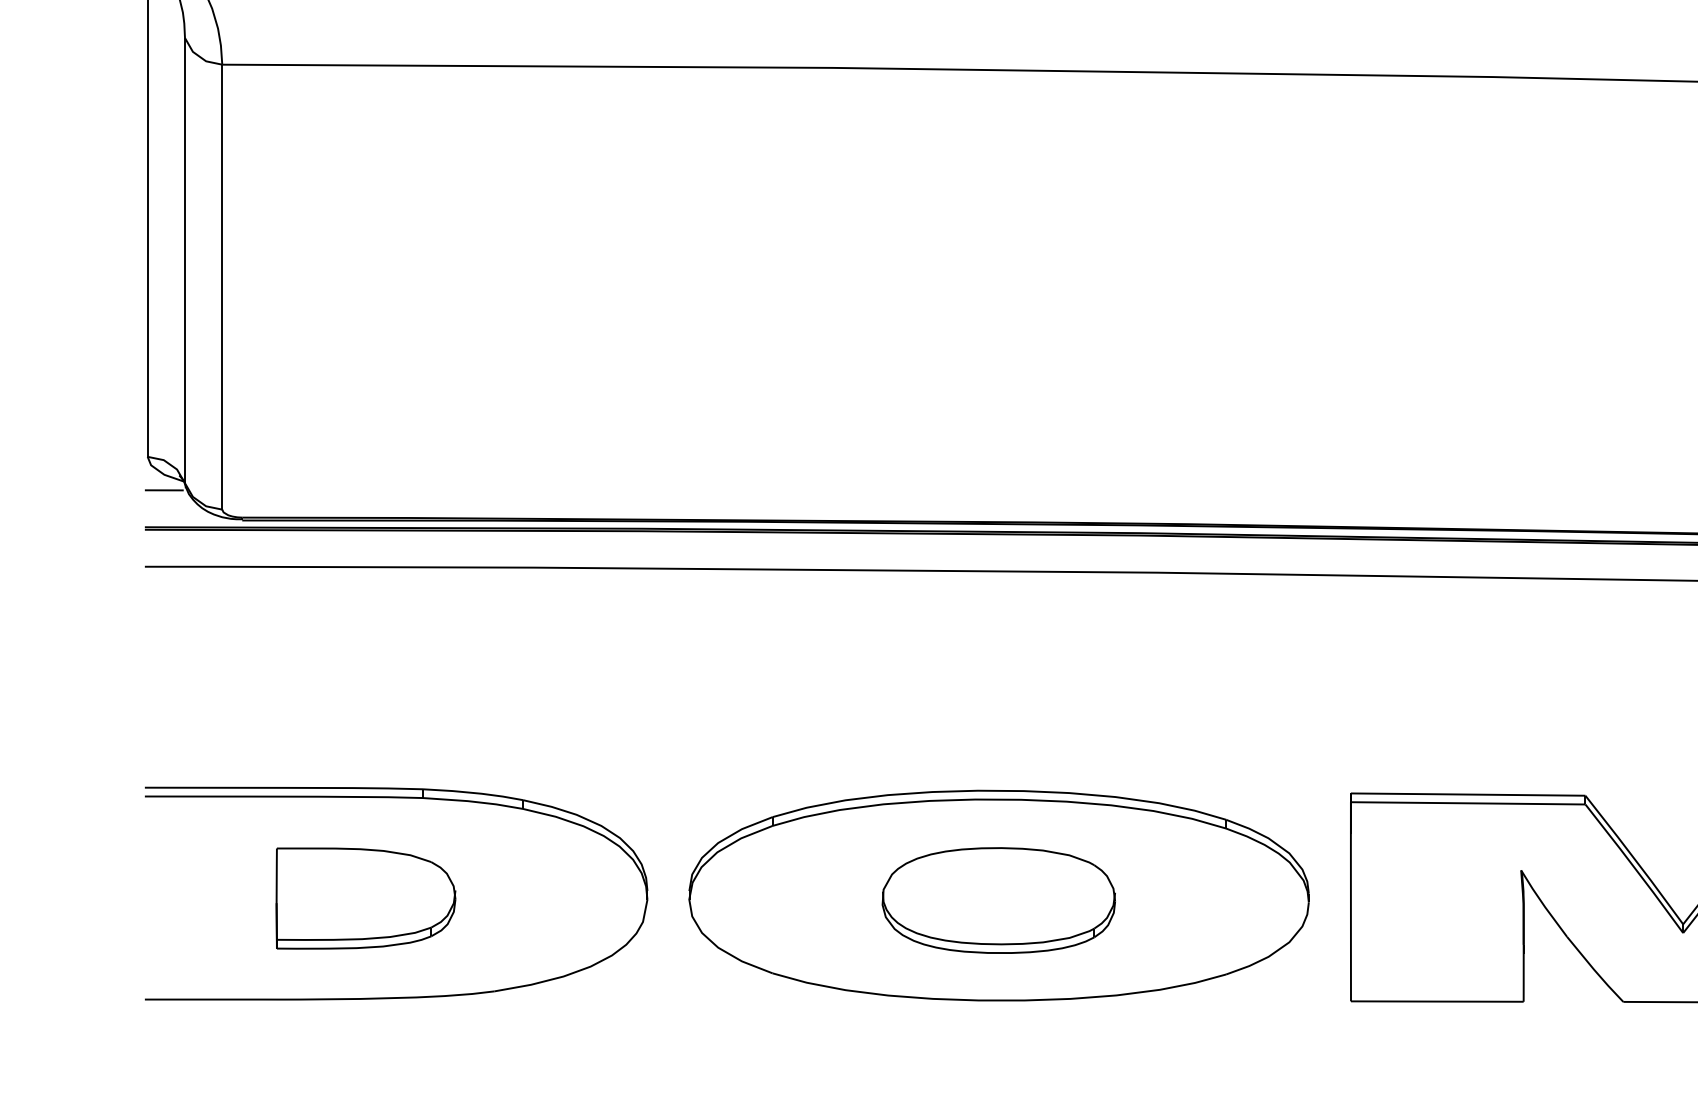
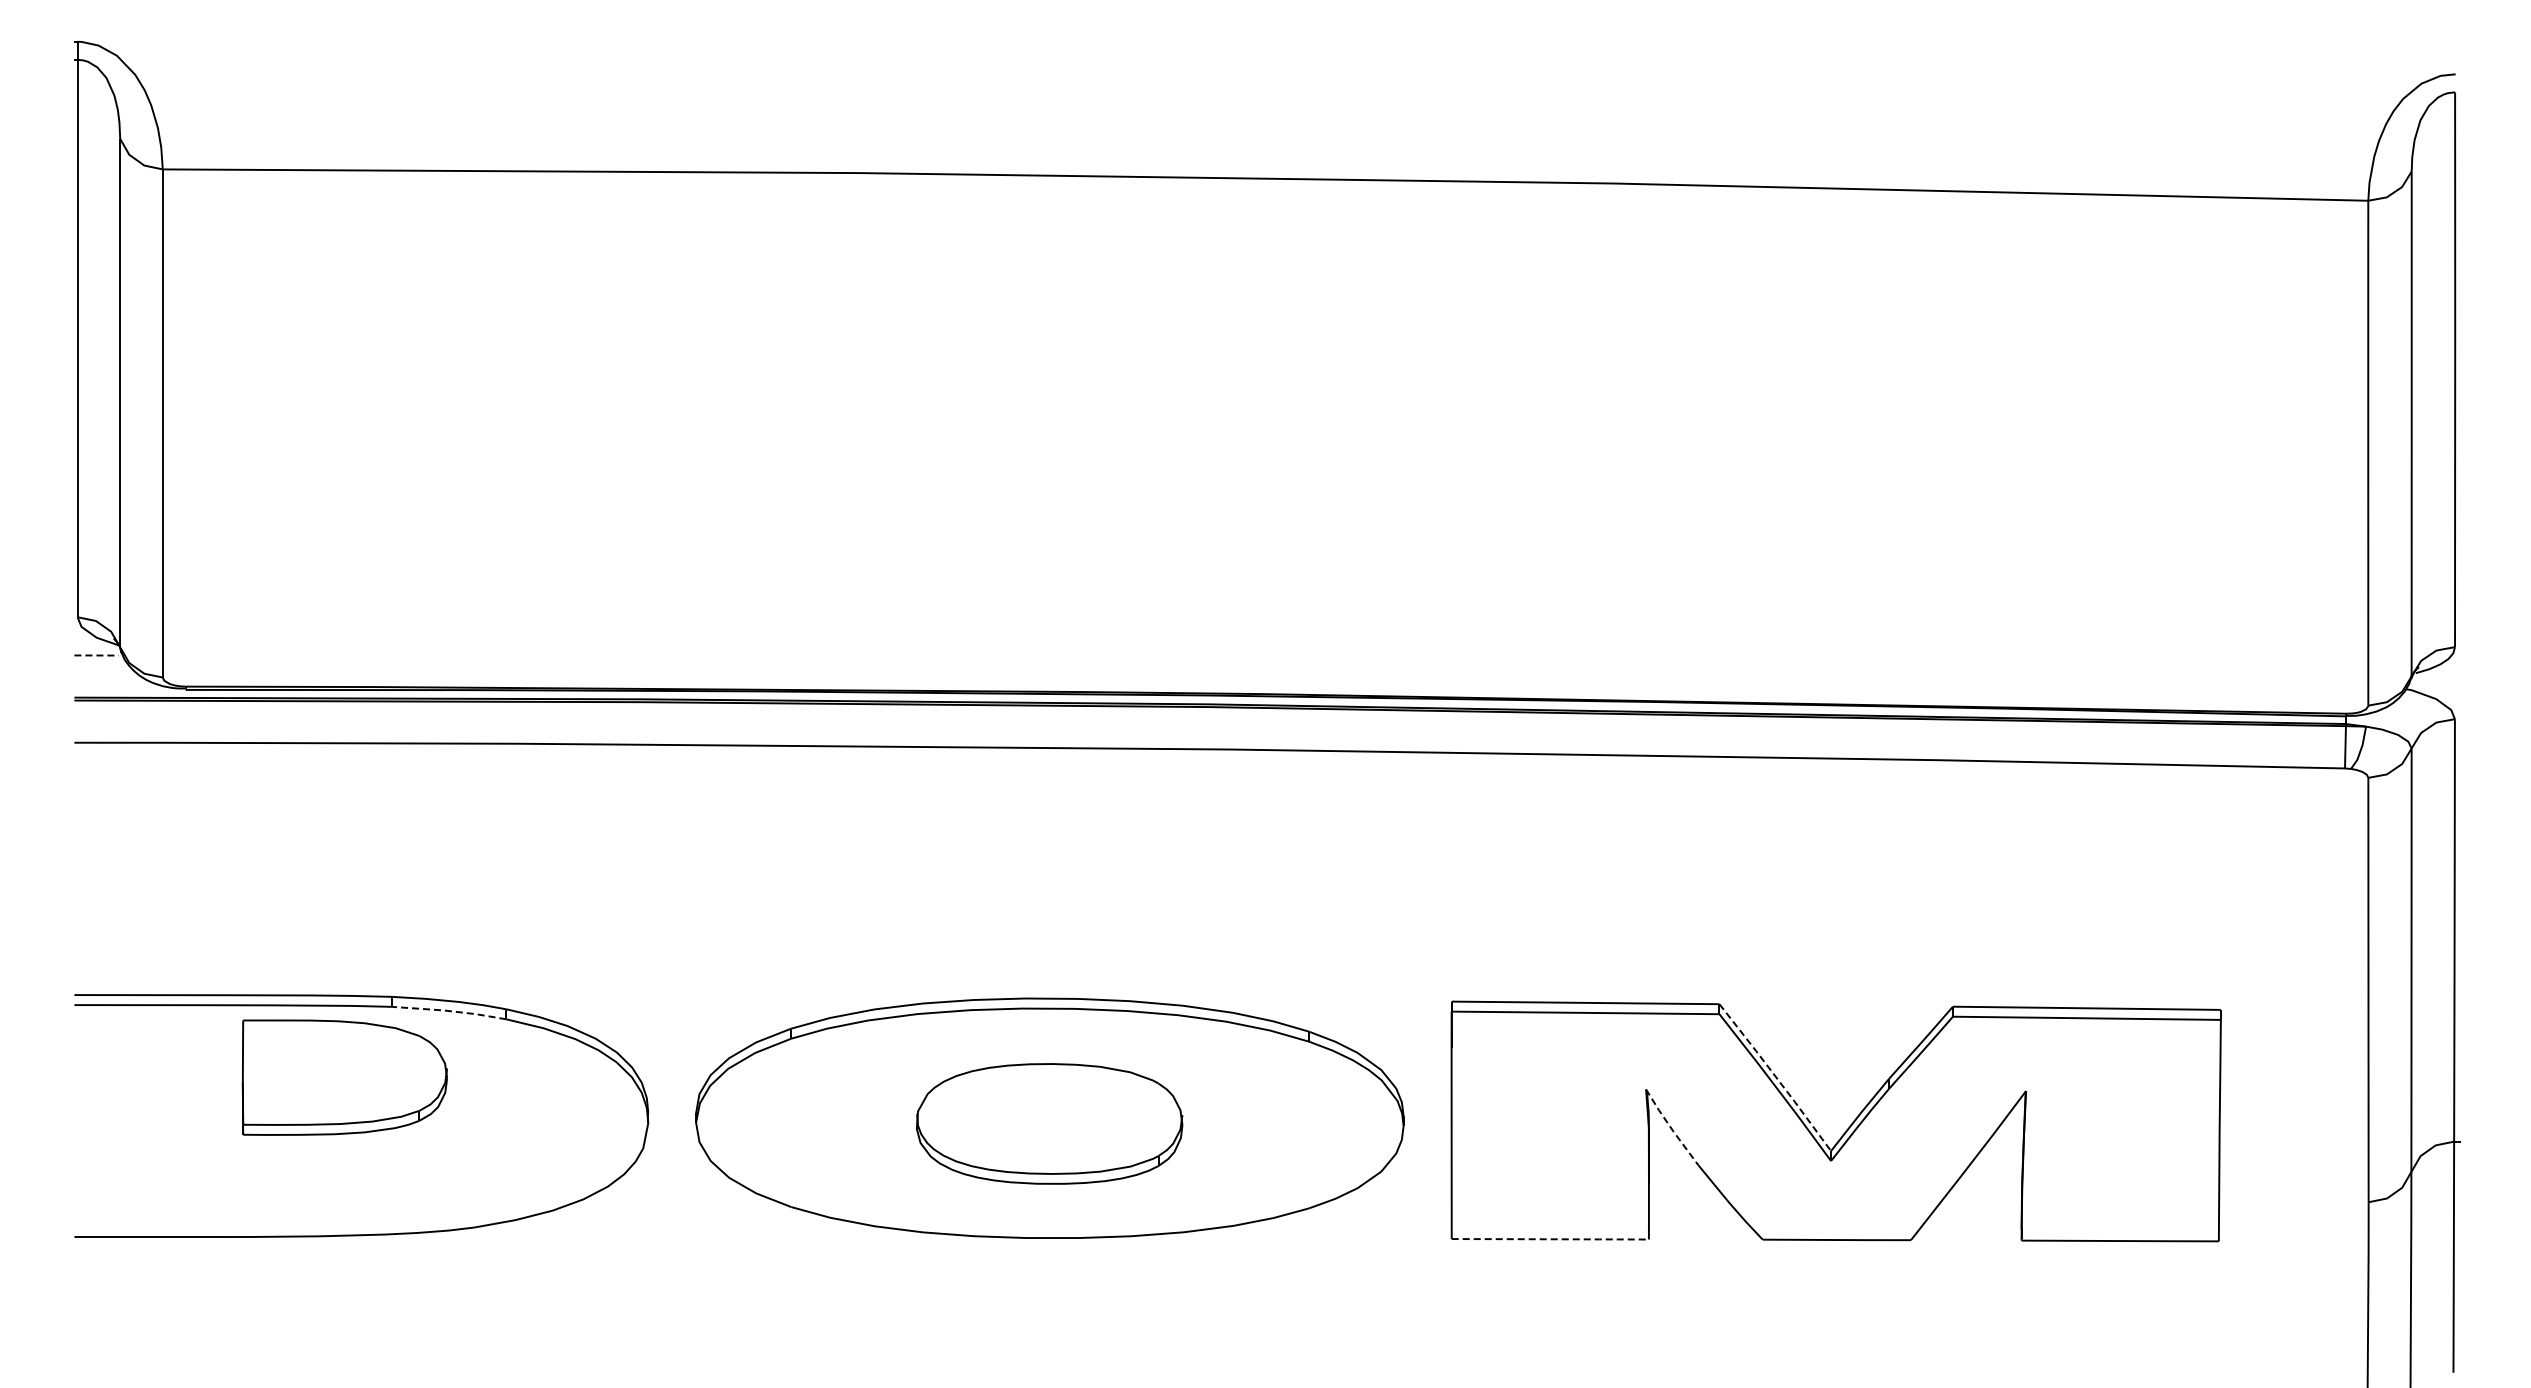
line: (165, 490) -> (97, 655), solid -> dashed
line: (473, 802) -> (449, 1011), solid -> dashed
line: (1635, 859) -> (1776, 1077), solid -> dashed
part: (365, 898) -> (344, 1077), moved
line: (1543, 904) -> (1671, 1128), solid -> dashed
line: (1438, 1001) -> (1551, 1239), solid -> dashed

